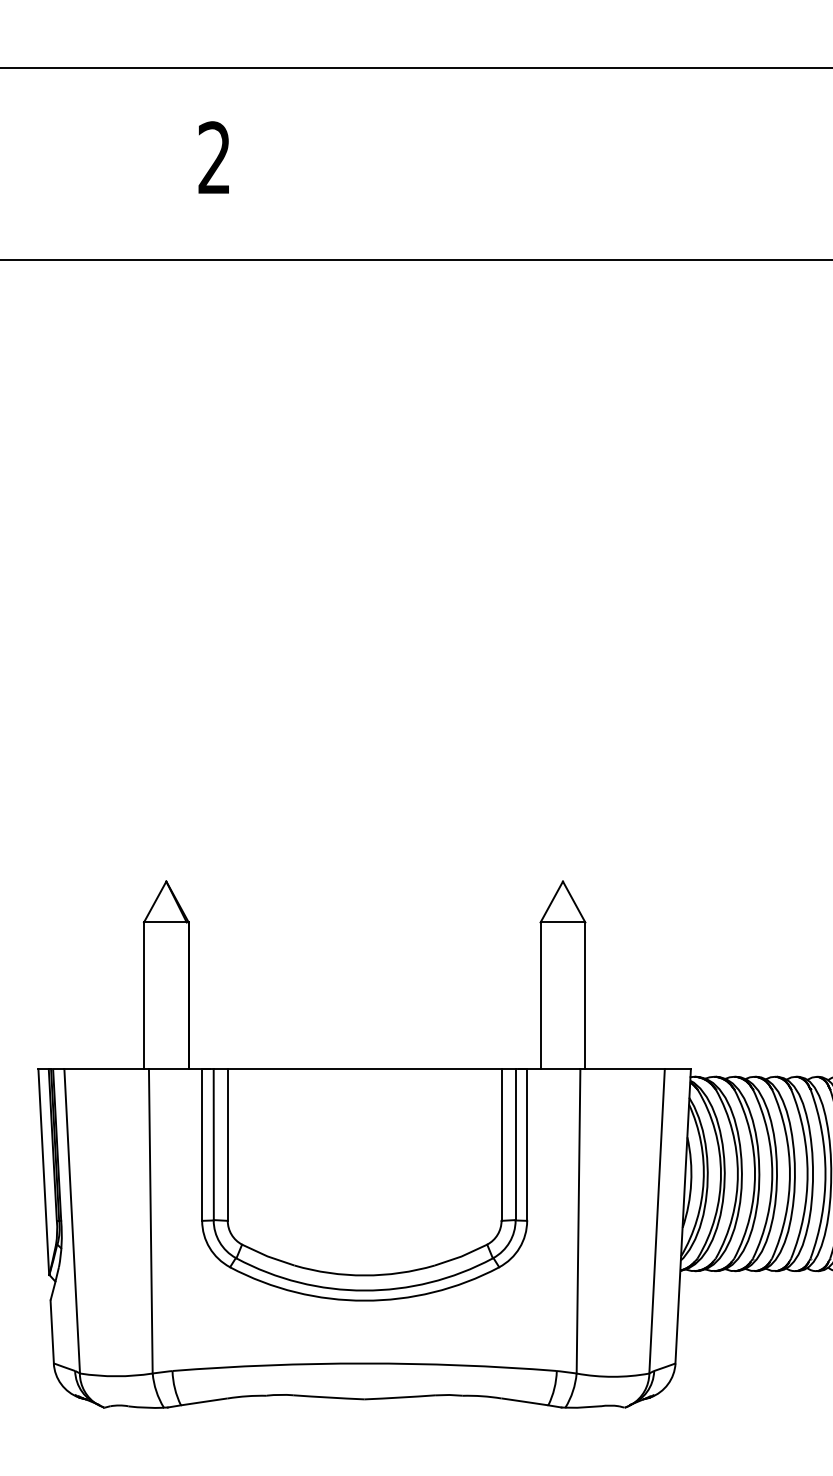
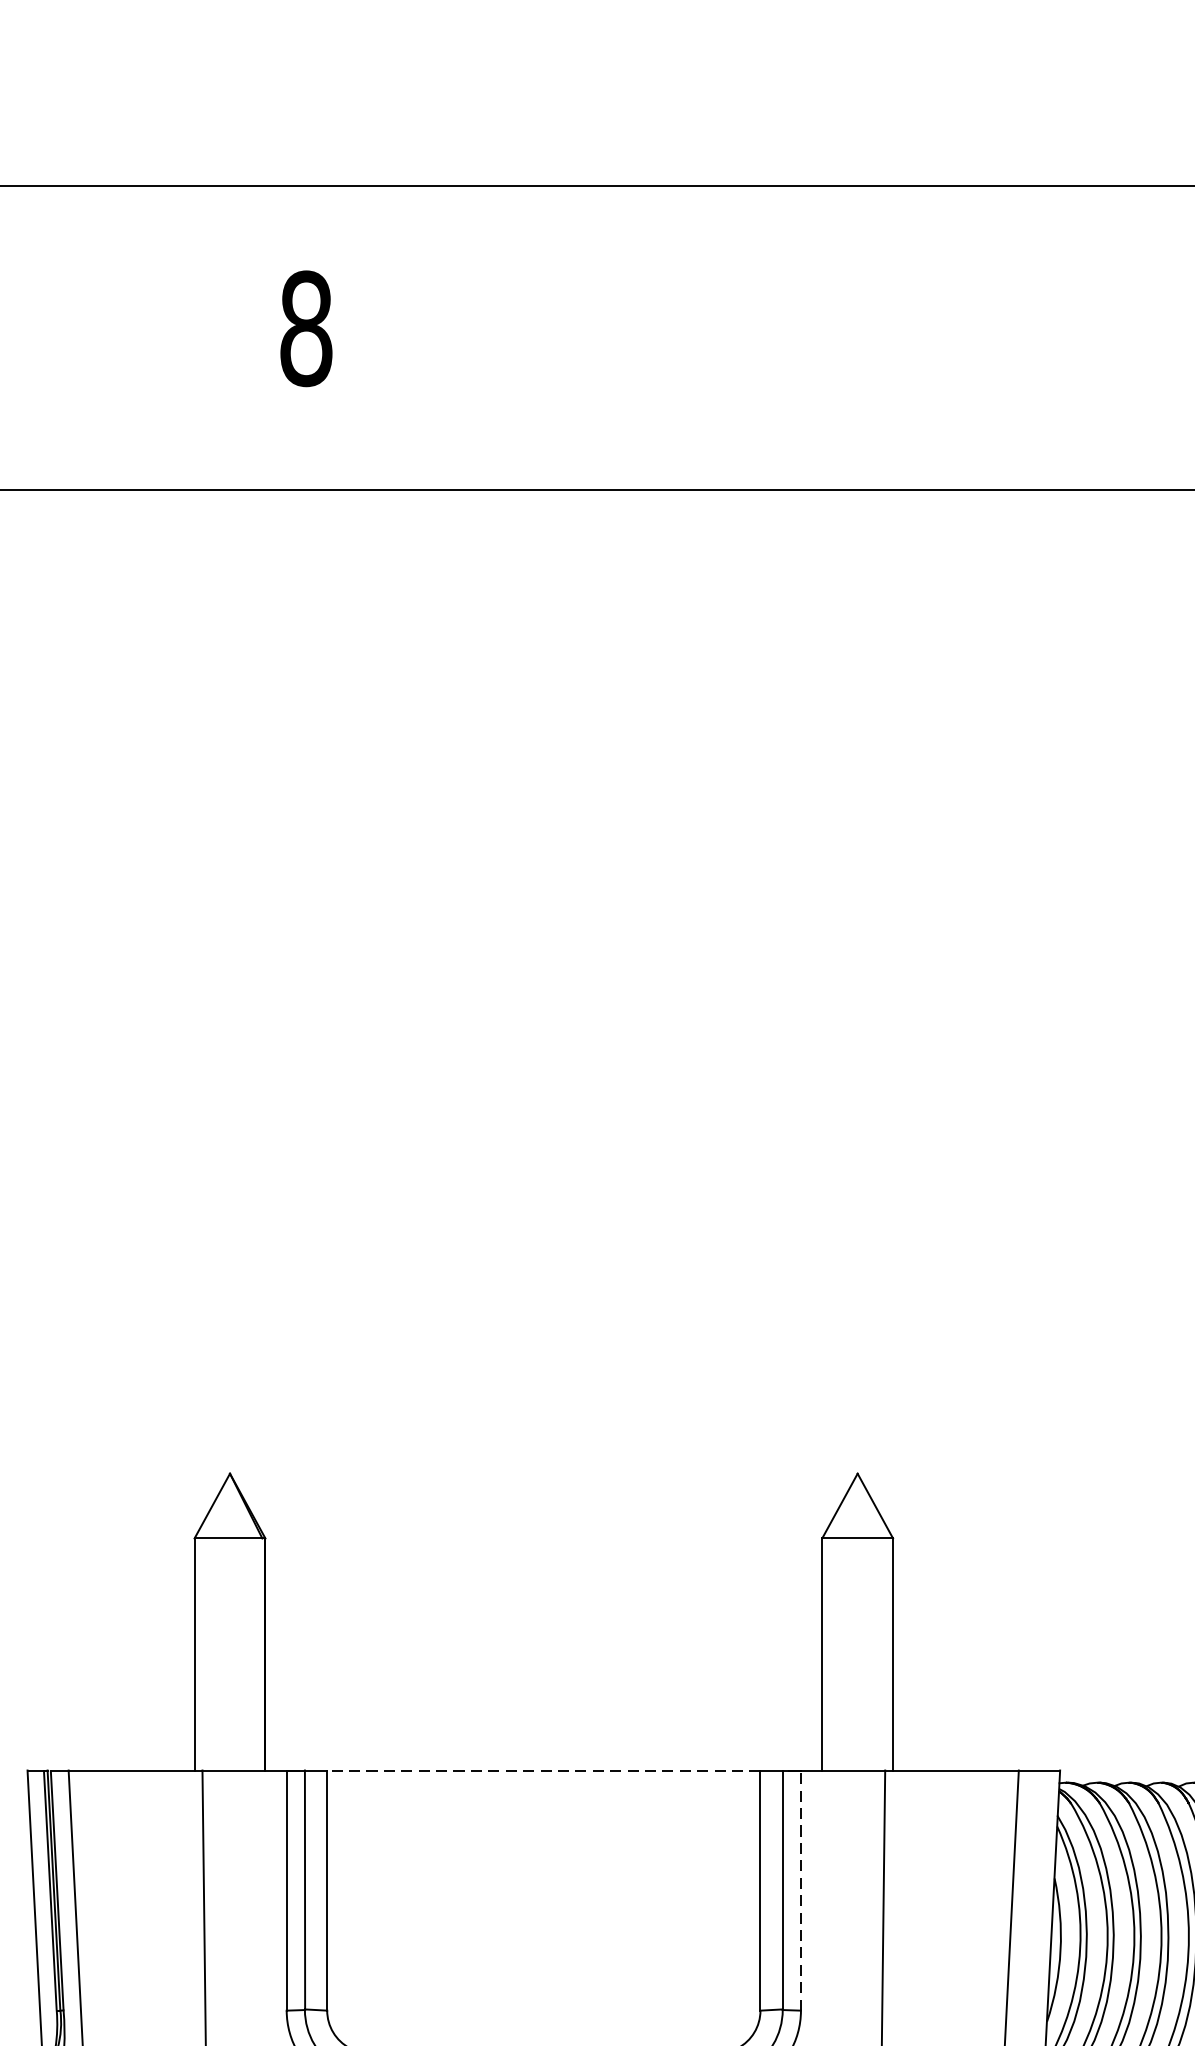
text: (214, 157) -> (306, 327), 2 -> 8
line: (364, 1069) -> (543, 1771), solid -> dashed
line: (527, 1144) -> (801, 1889), solid -> dashed

